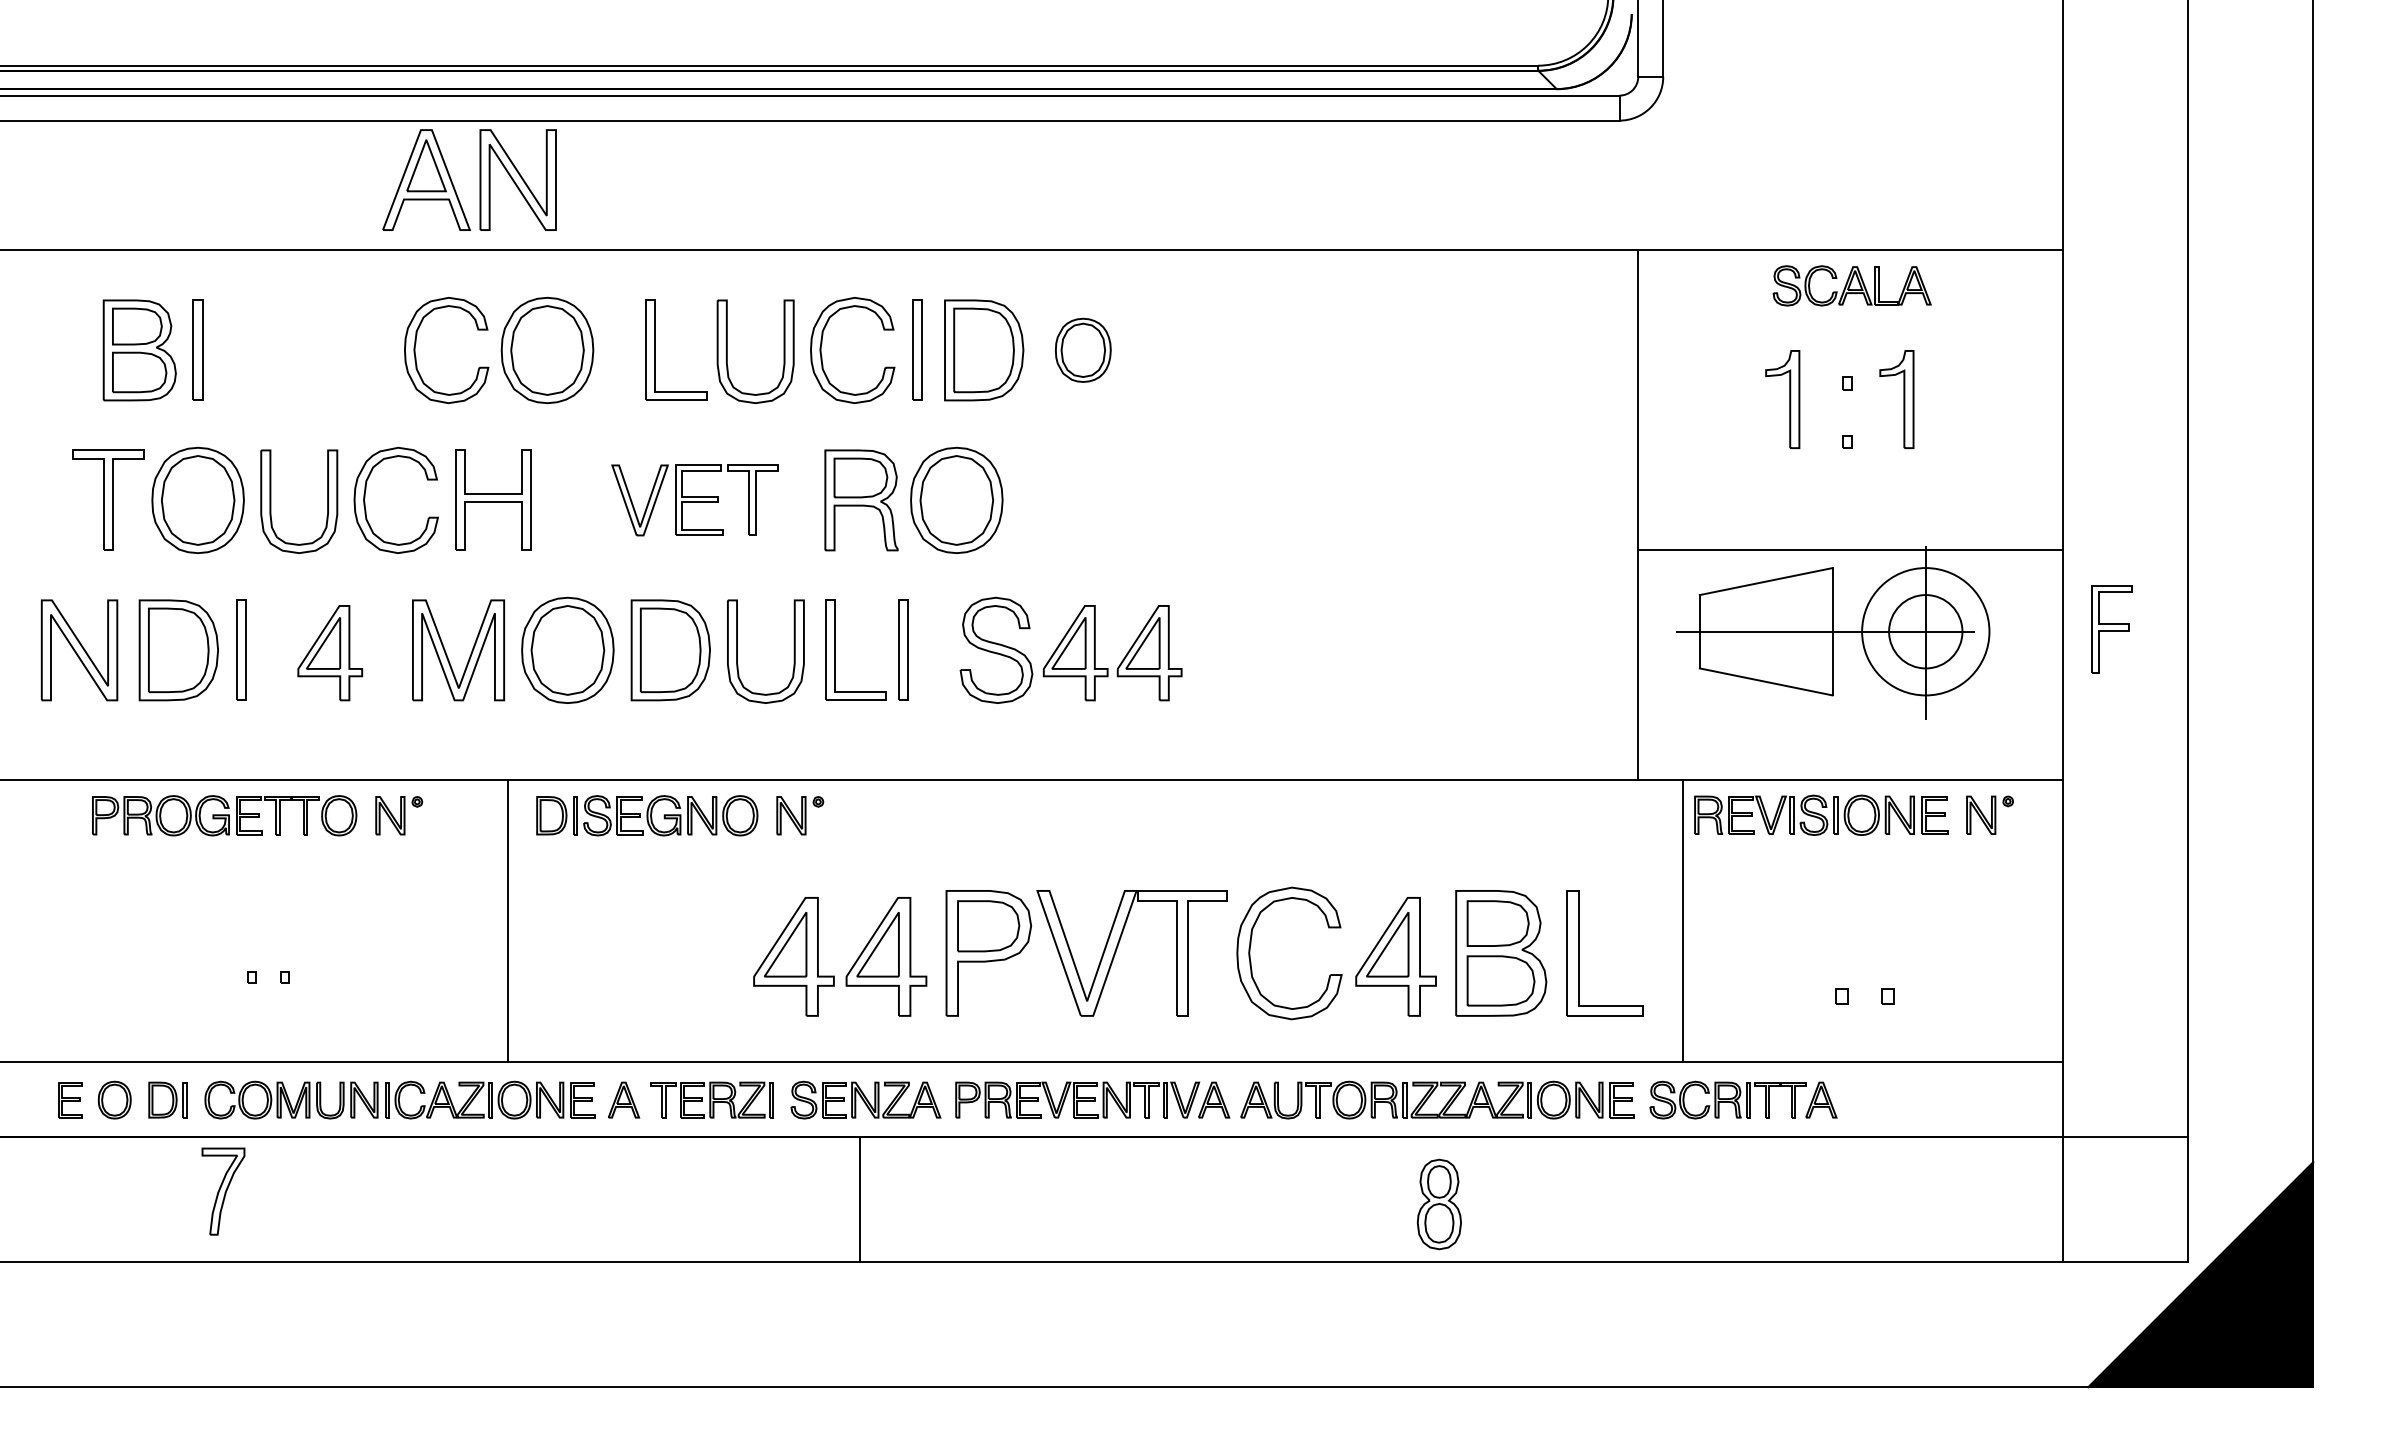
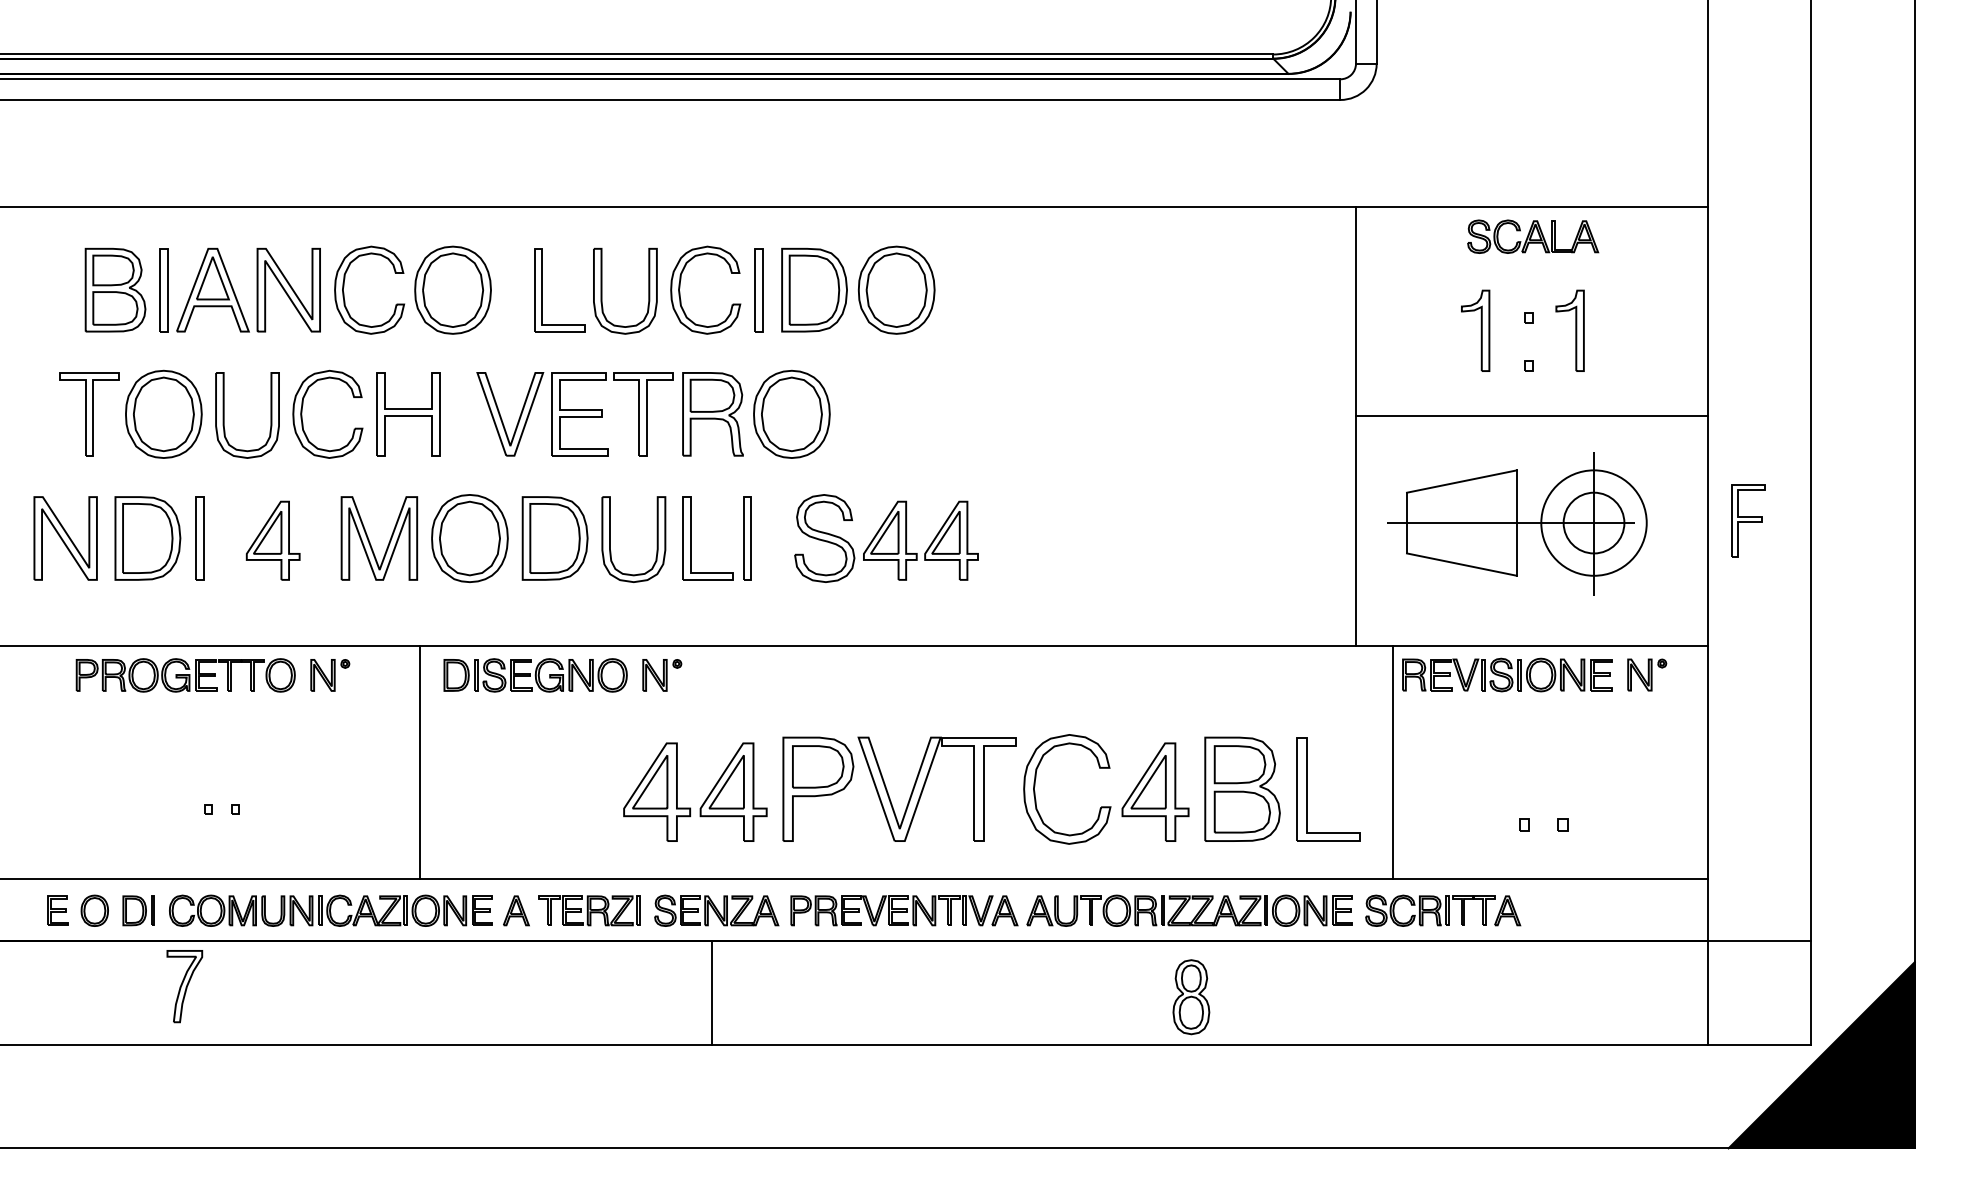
part: (479, 179) -> (256, 289), moved
part: (1083, 349) -> (896, 289), size x1.67
part: (694, 500) -> (574, 414), size x1.43
line: (1850, 550) -> (1531, 416), moved

